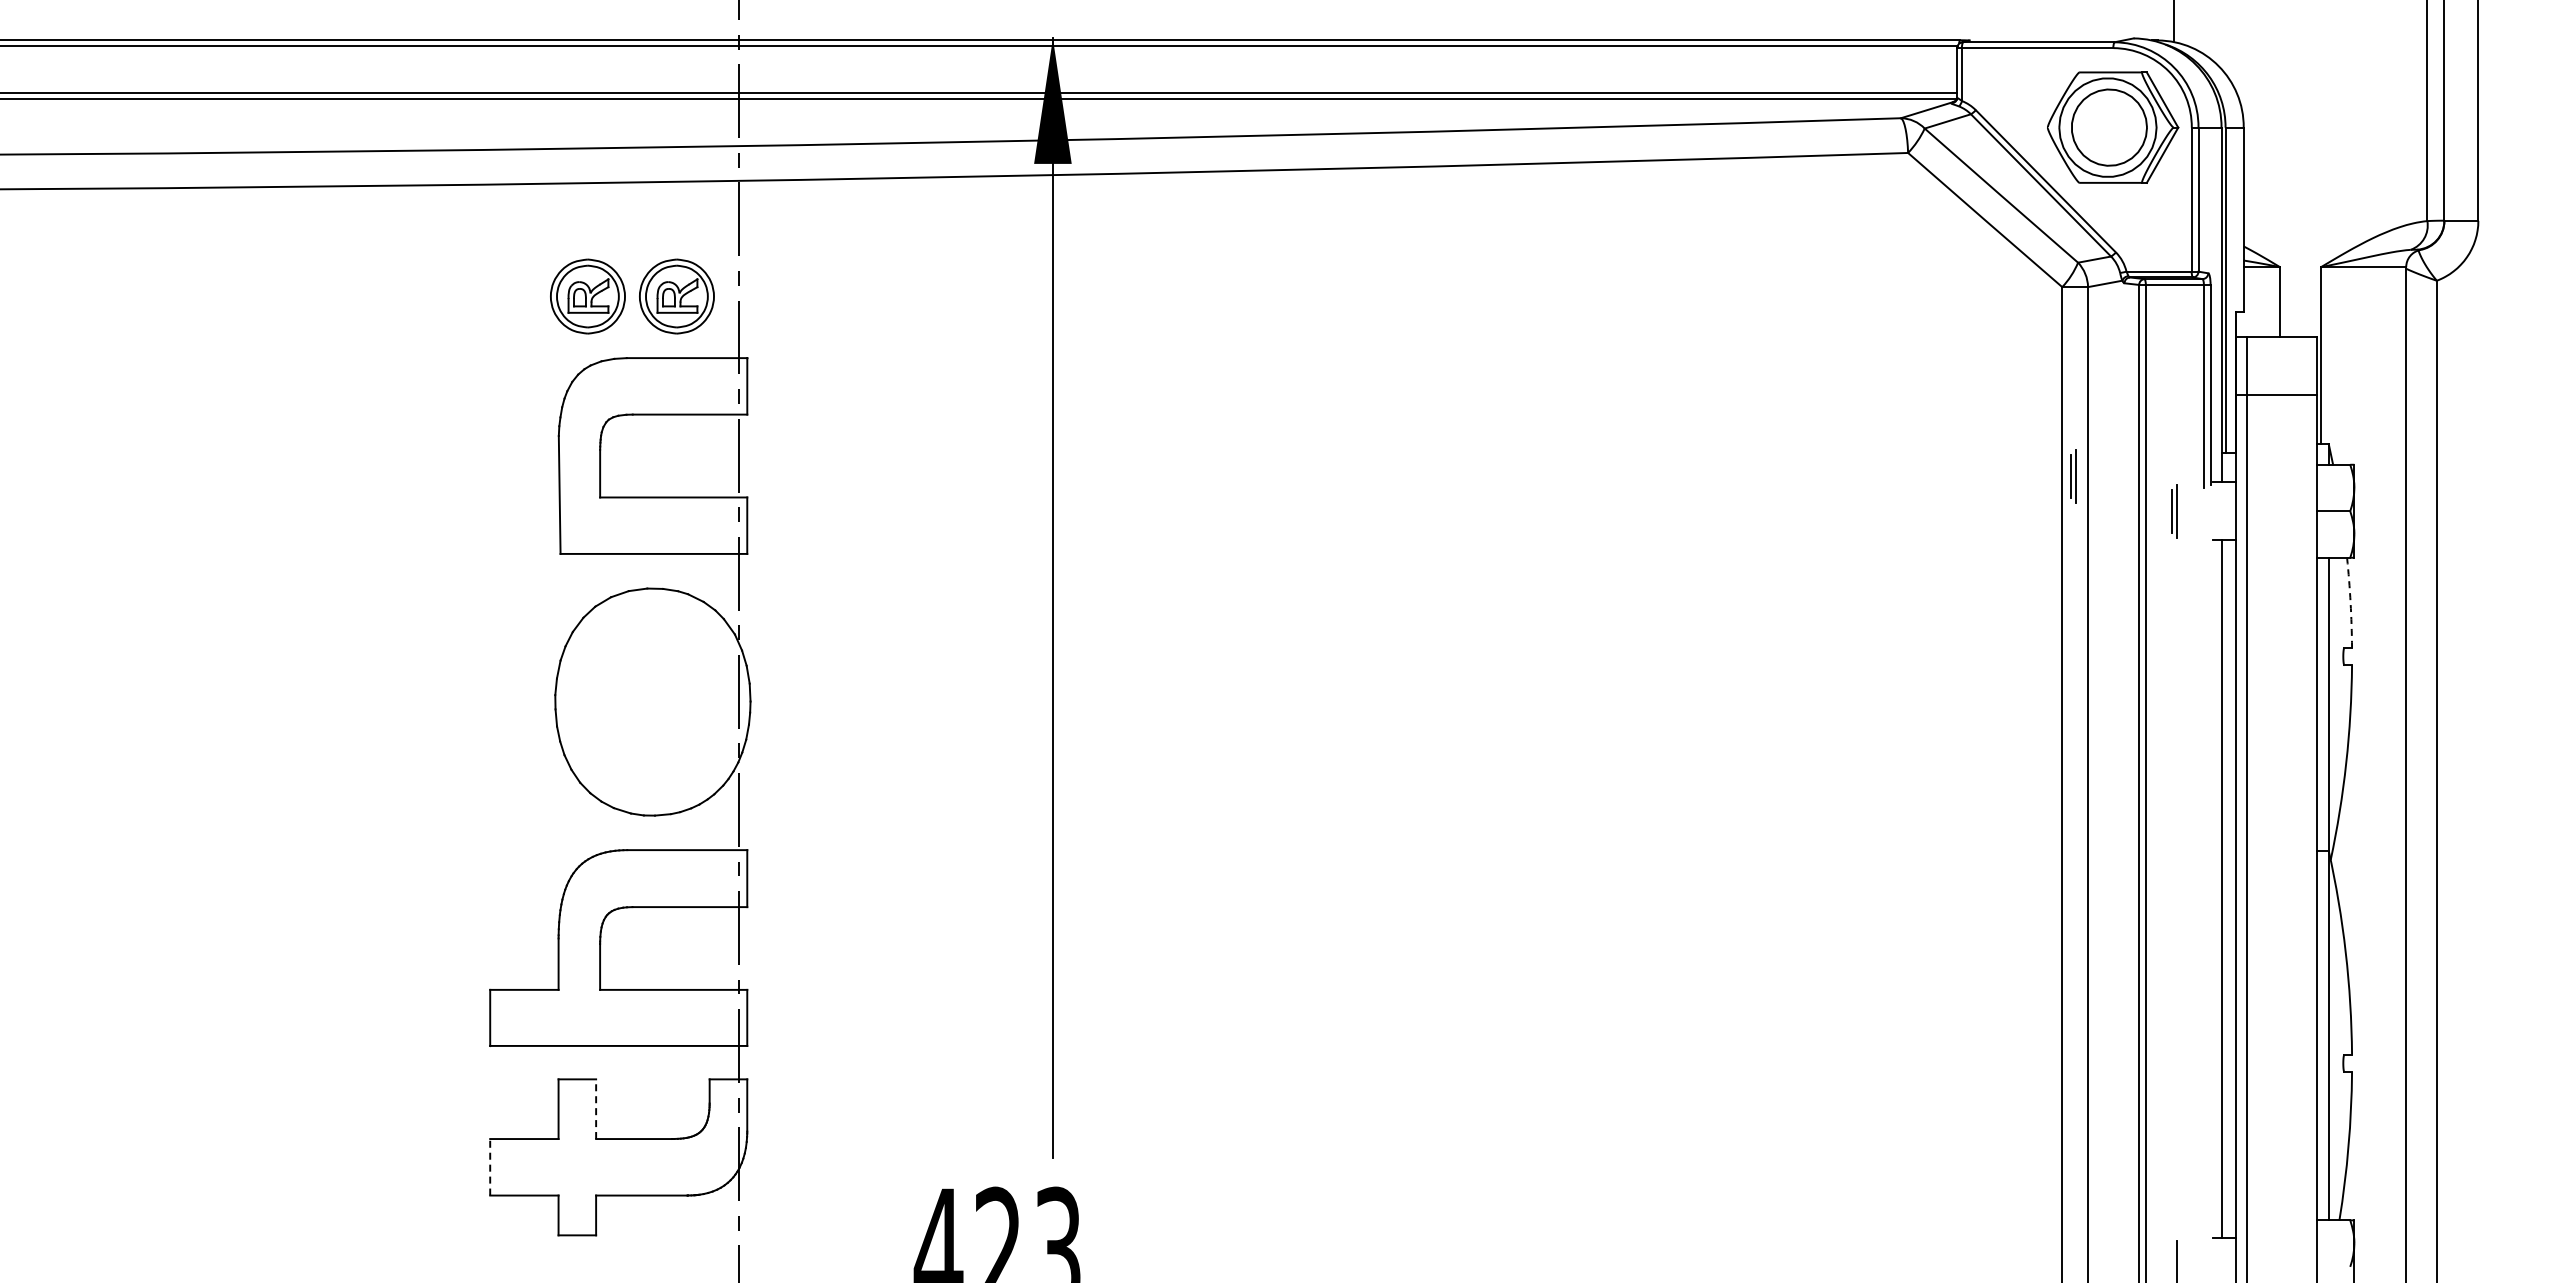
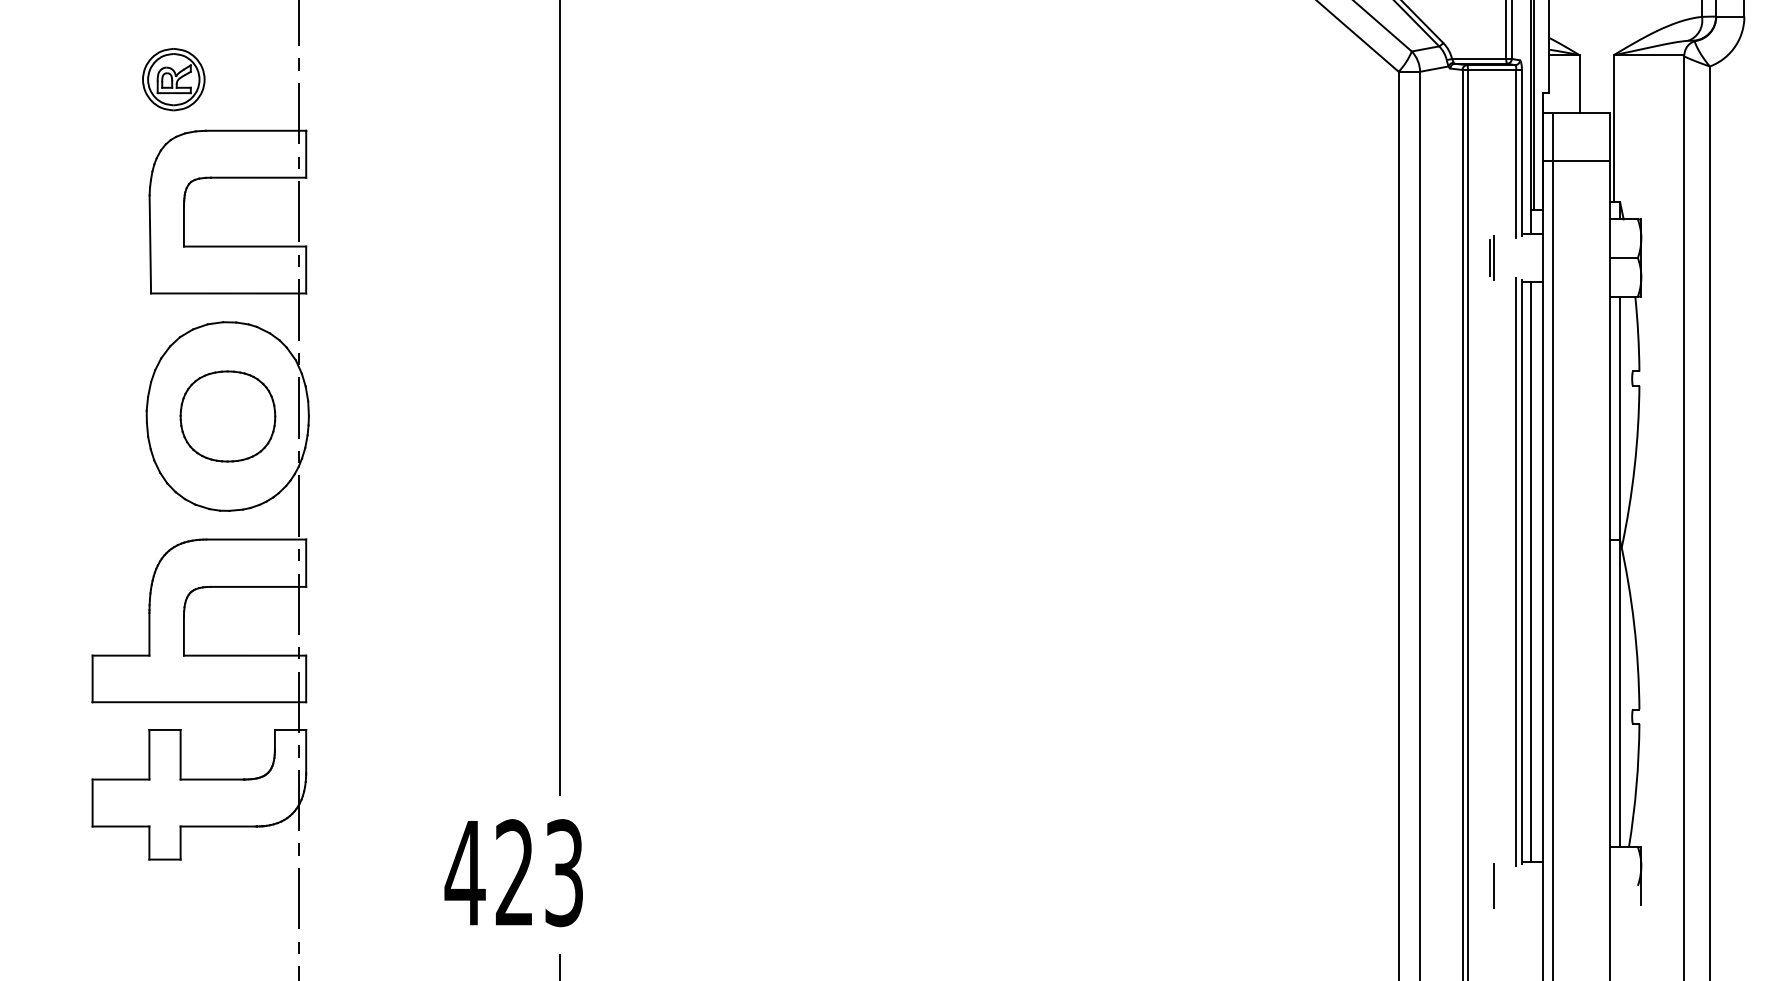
part: (676, 296) -> (247, 79), removed
part: (2073, 476) -> (1408, 229), removed
arc: (2350, 602) -> (1638, 333), dashed -> solid
part: (652, 701) -> (227, 416), added
line: (2203, 888) -> (1516, 571), added
line: (2210, 888) -> (1521, 571), added
line: (596, 1109) -> (180, 755), dashed -> solid
line: (490, 1166) -> (92, 802), dashed -> solid

